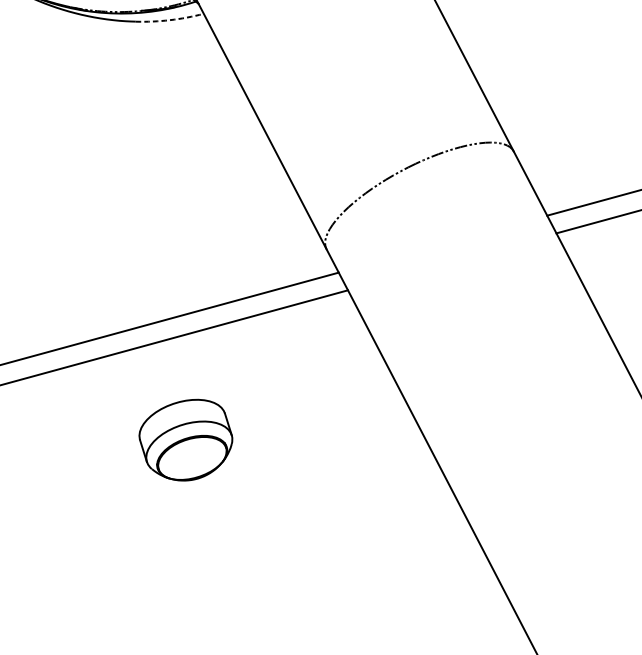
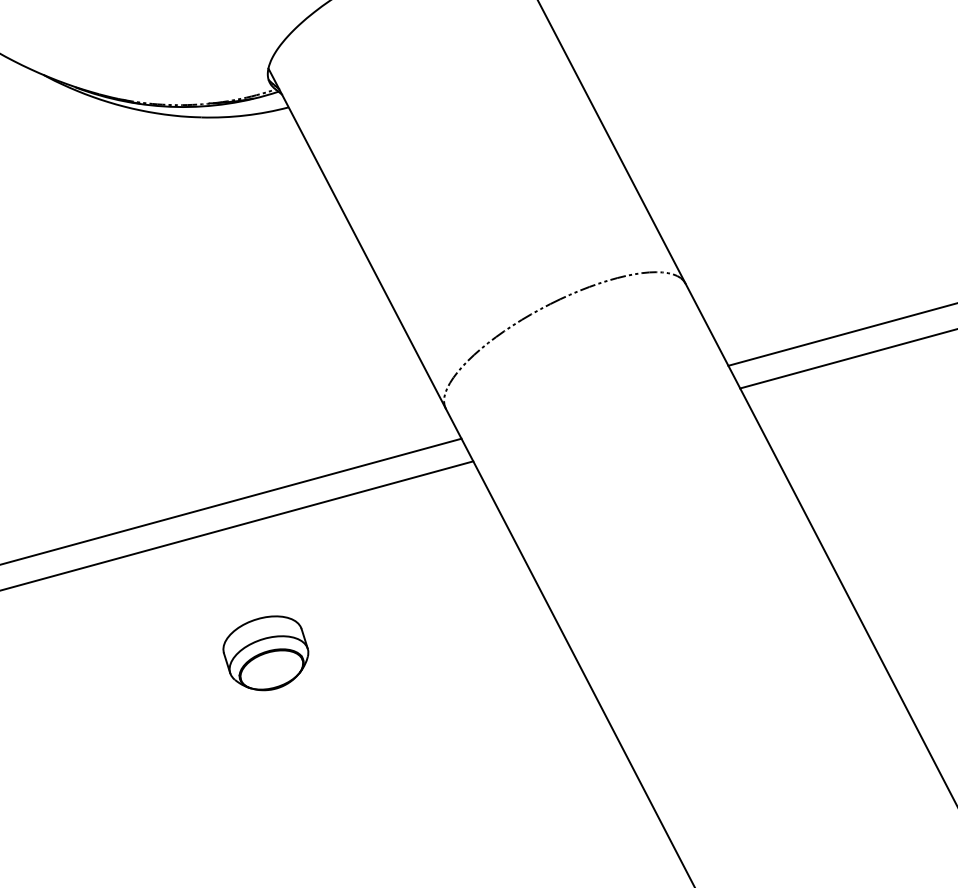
arc: (170, 20) -> (245, 115), dashed -> solid
part: (185, 440) -> (265, 653), size x0.71

